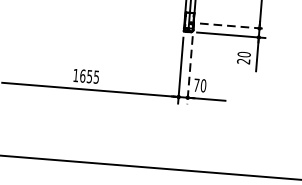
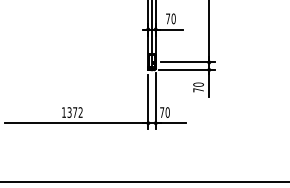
line: (232, 26) -> (187, 62), dashed -> solid
text: (243, 61) -> (198, 90), 20 -> 70
line: (189, 69) -> (155, 100), dashed -> solid
text: (88, 76) -> (74, 112), 1655 -> 1372

